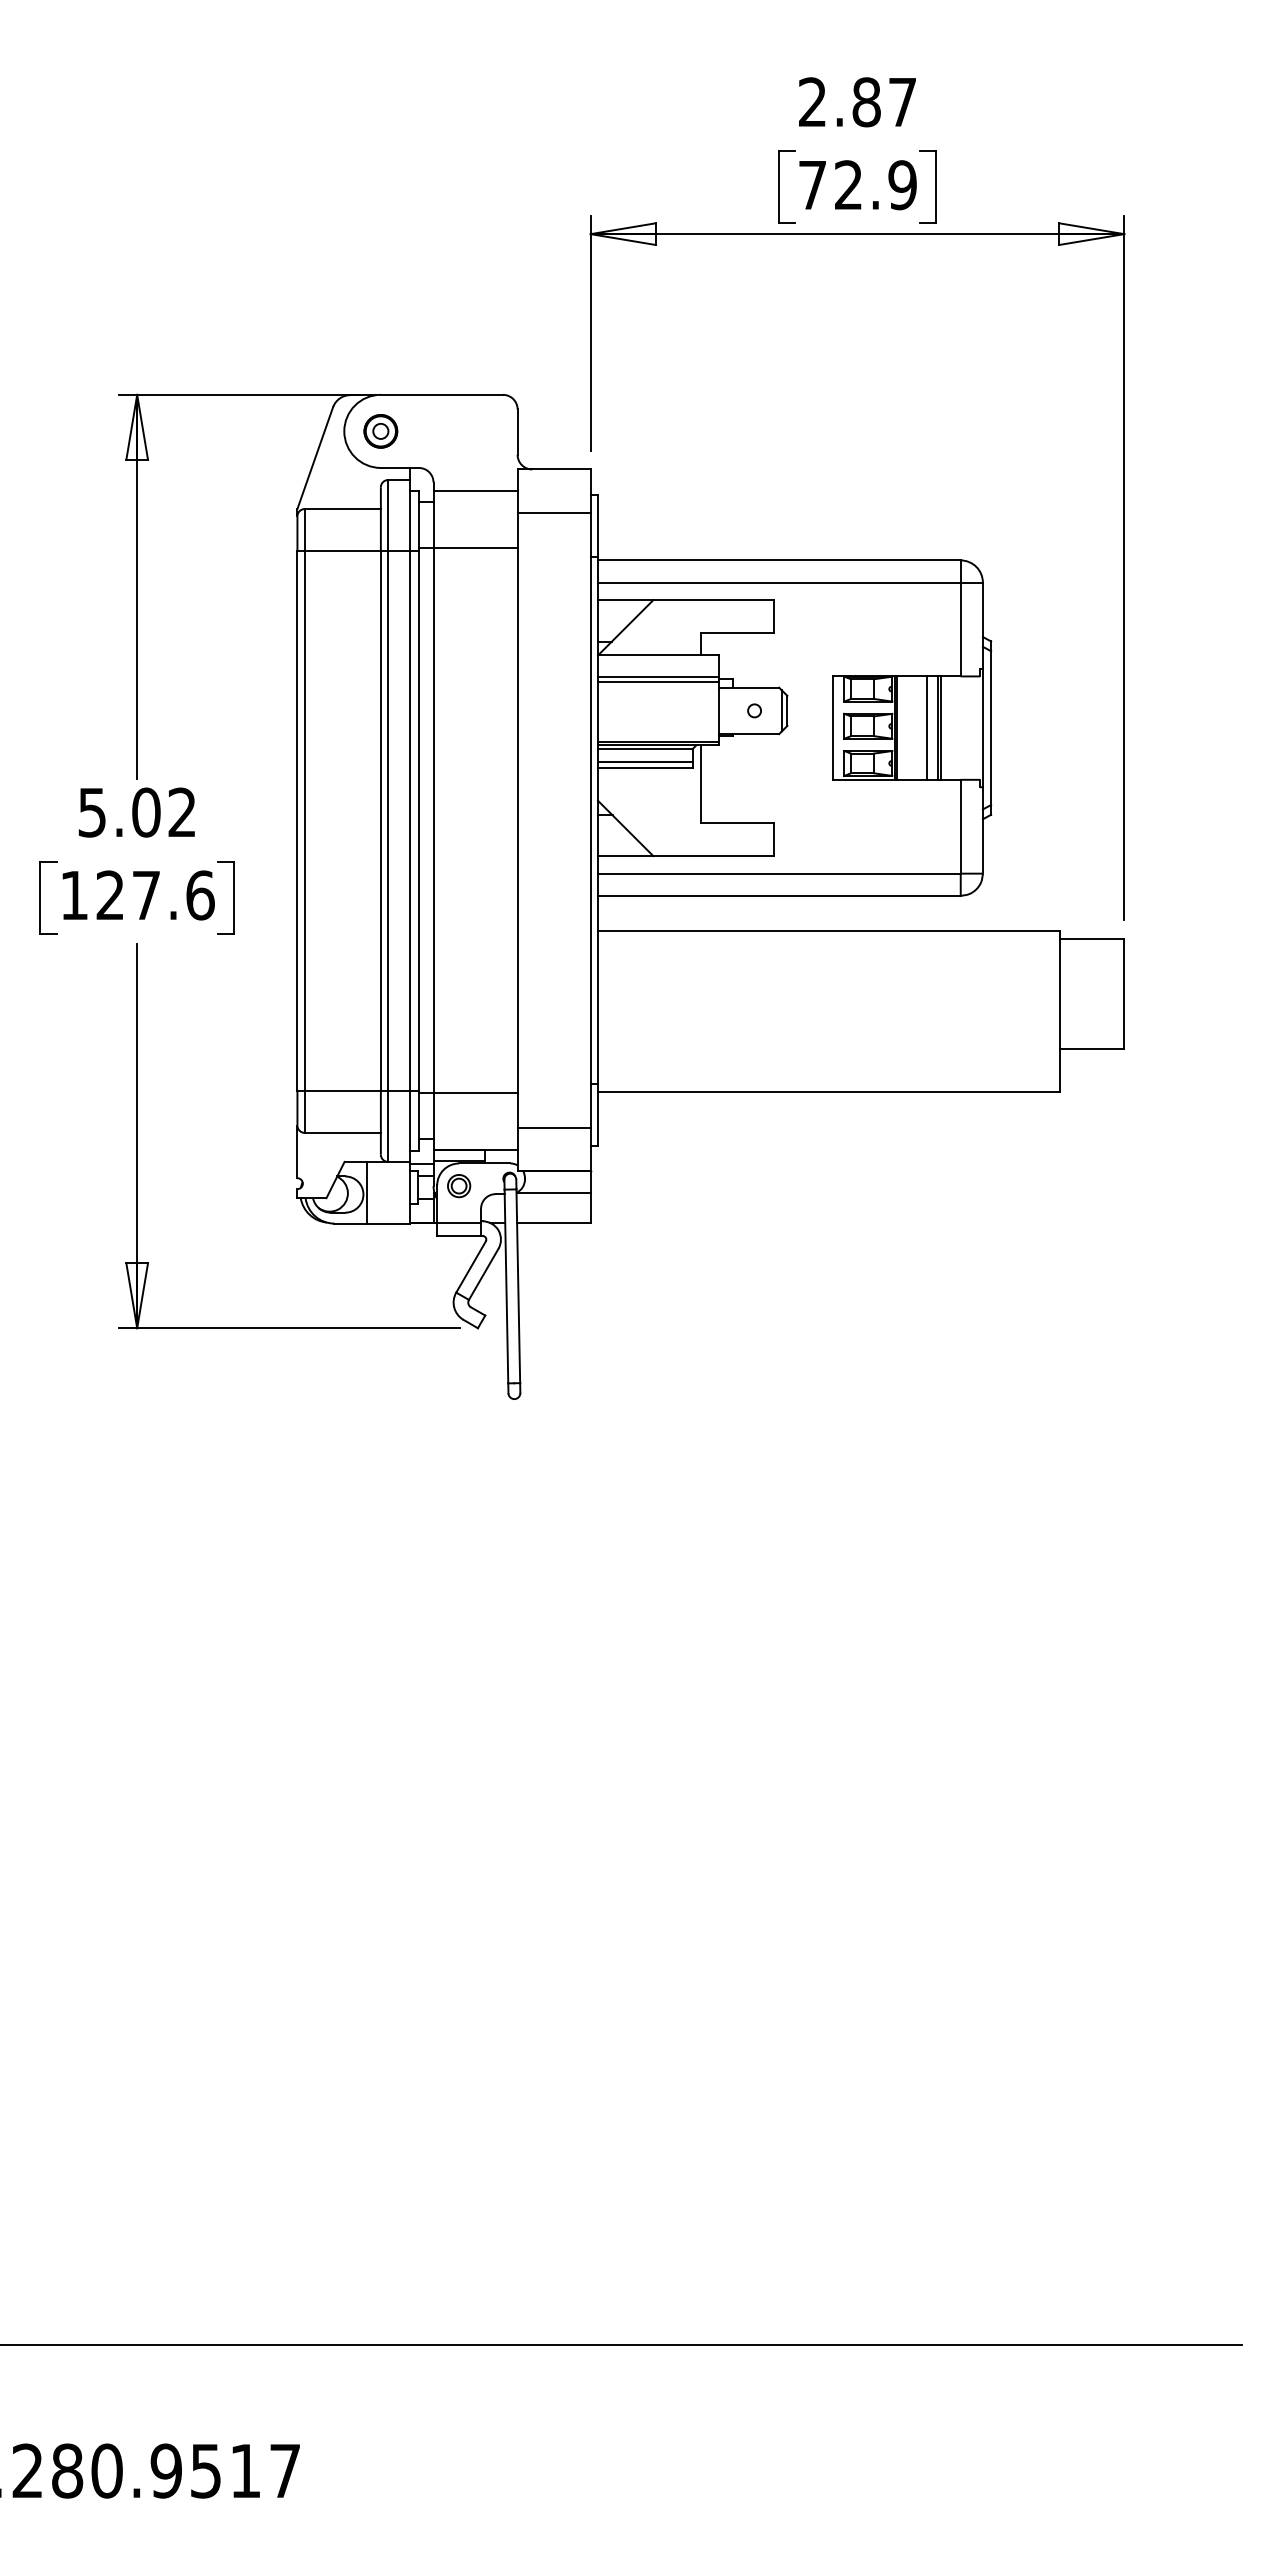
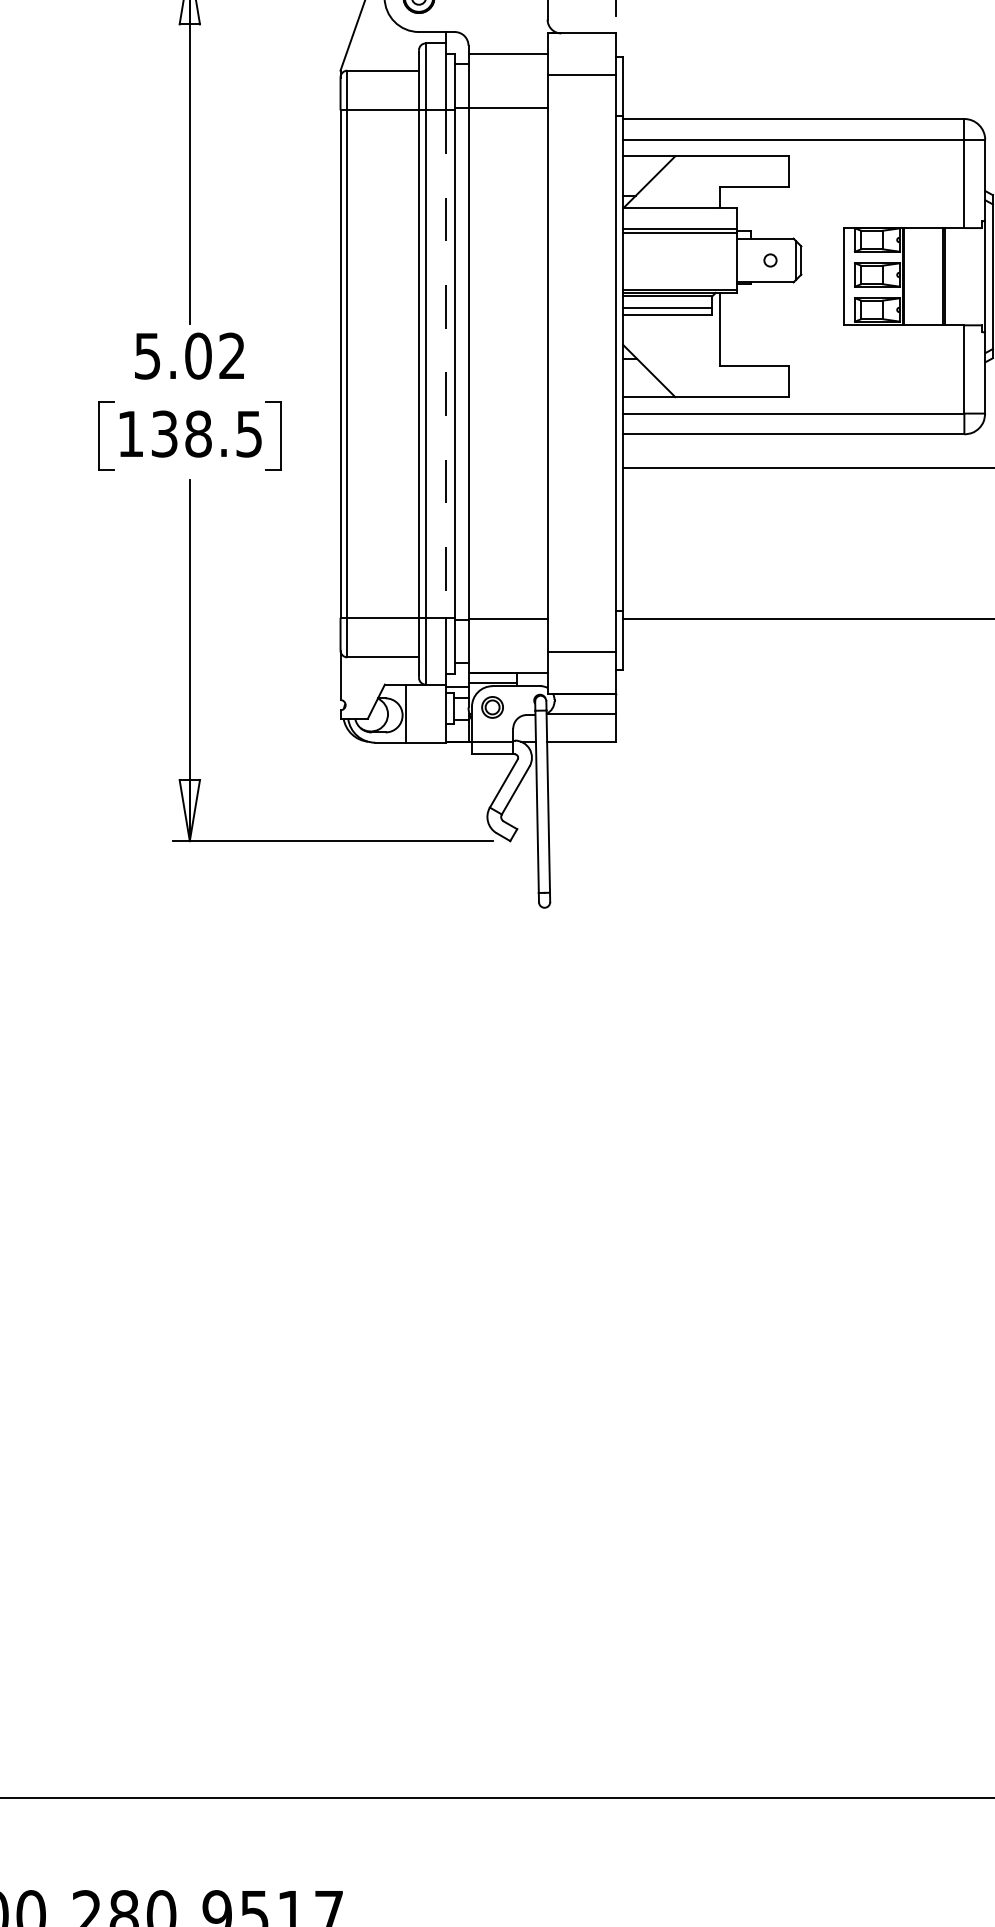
line: (926, 727) -> (932, 276), removed
line: (409, 820) -> (445, 363), solid -> dashed
text: (155, 895) -> (207, 434), 127.6 -> 138.5

